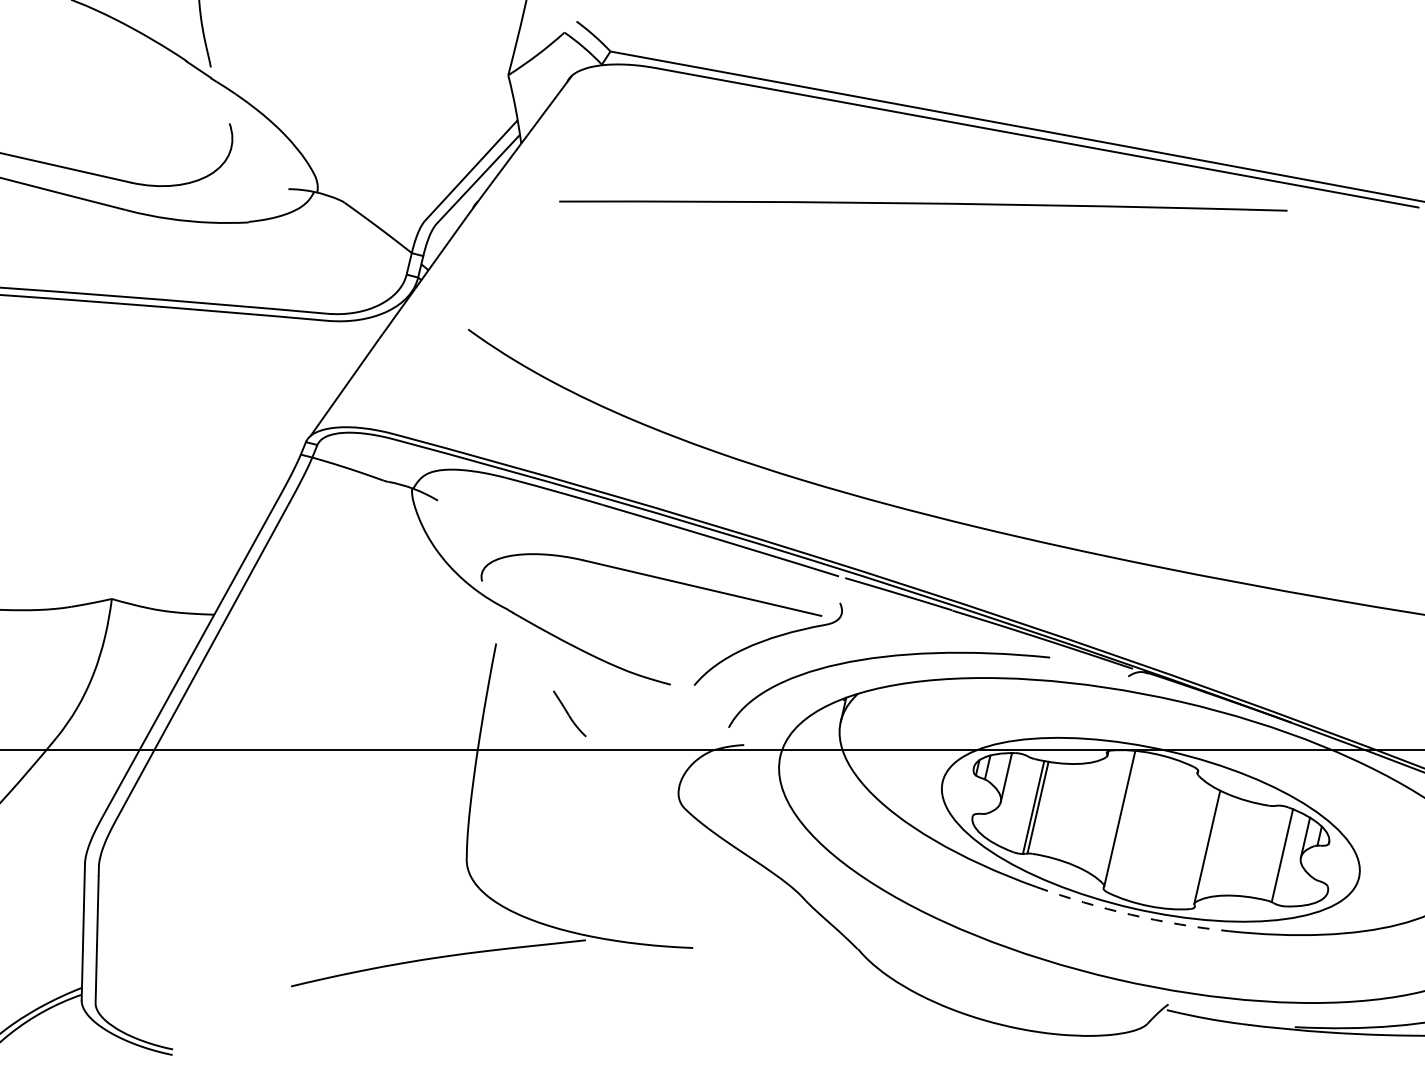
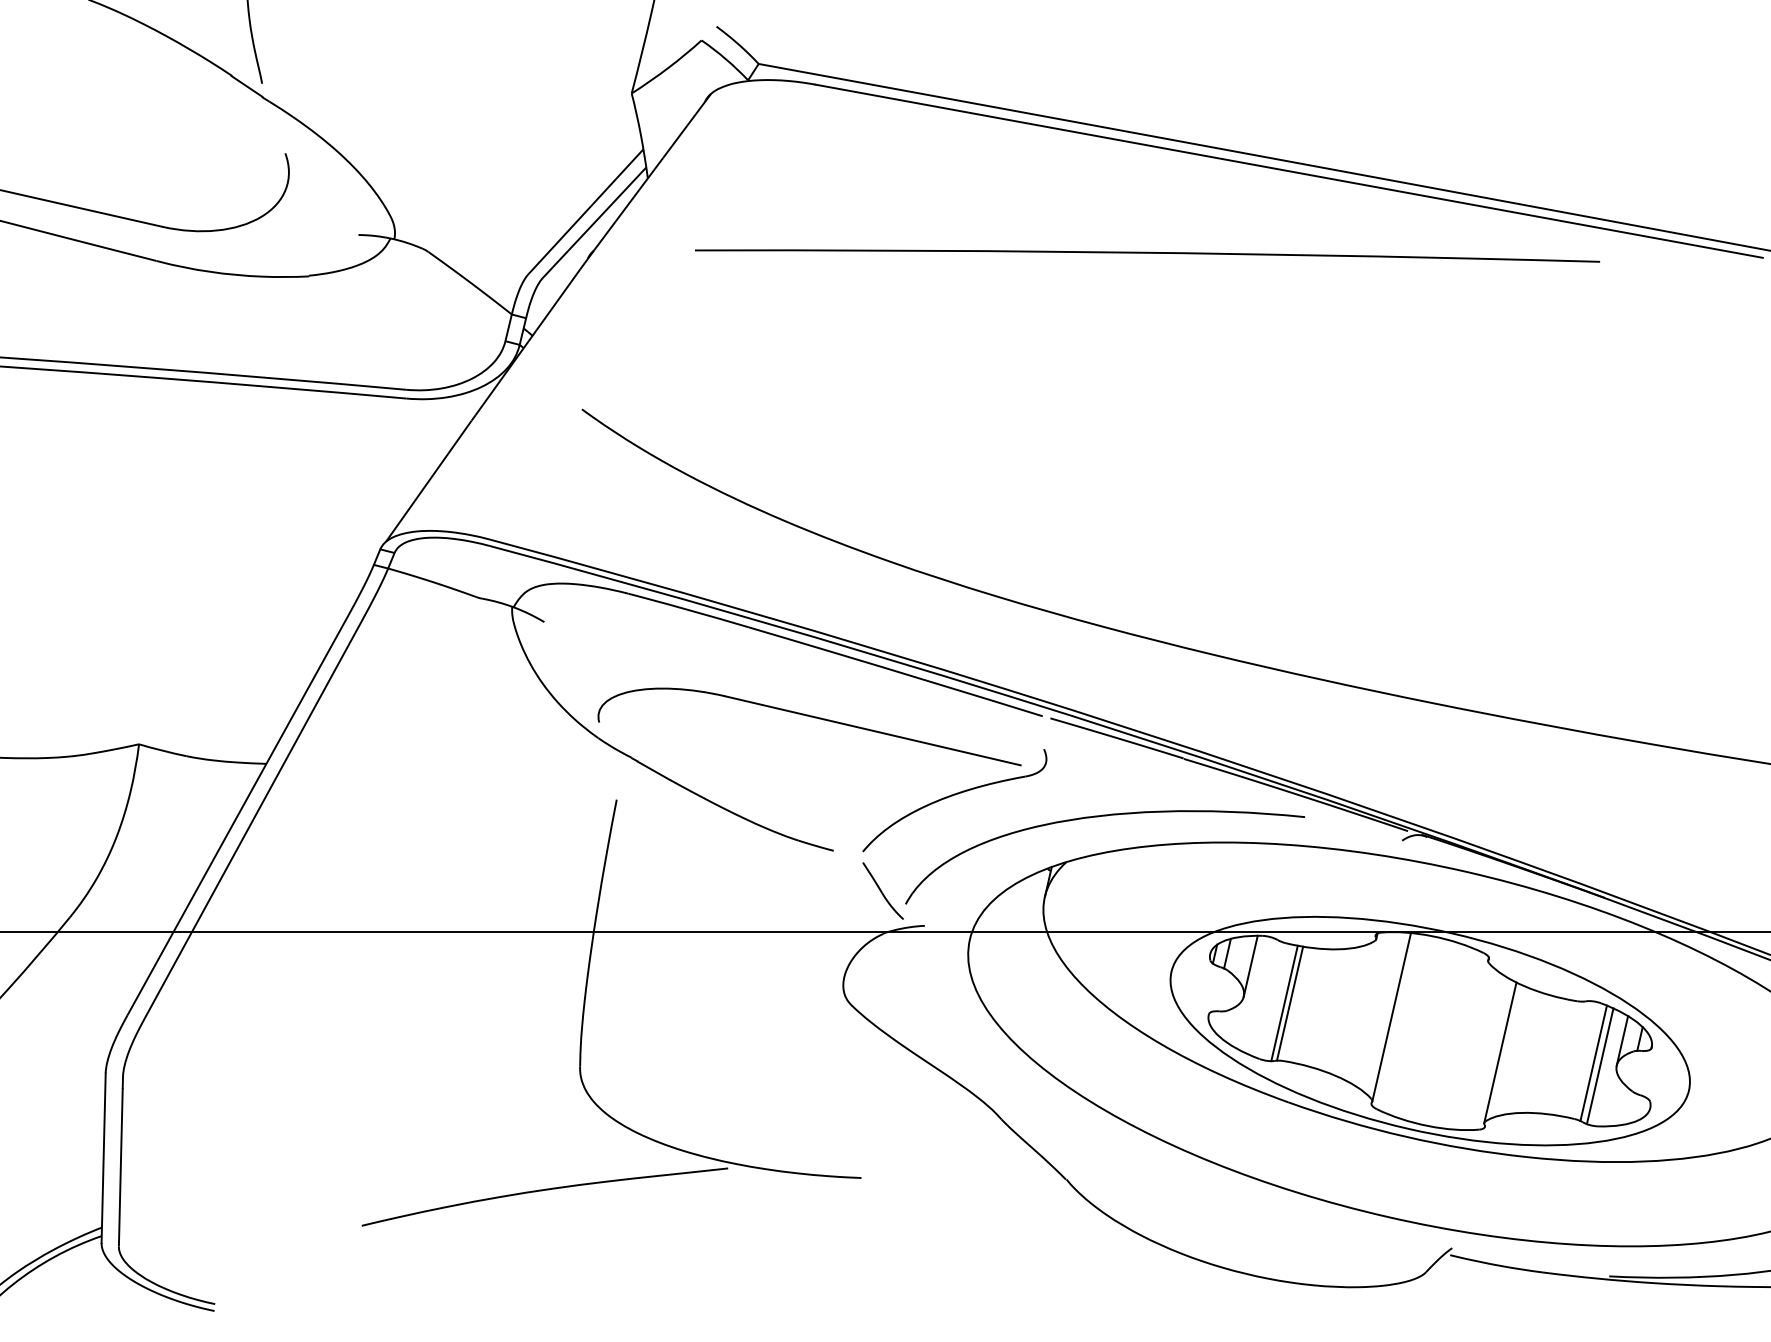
part: (569, 713) -> (882, 890), moved
line: (1287, 858) -> (1599, 1066), added
arc: (1131, 914) -> (1406, 1136), dashed -> solid

